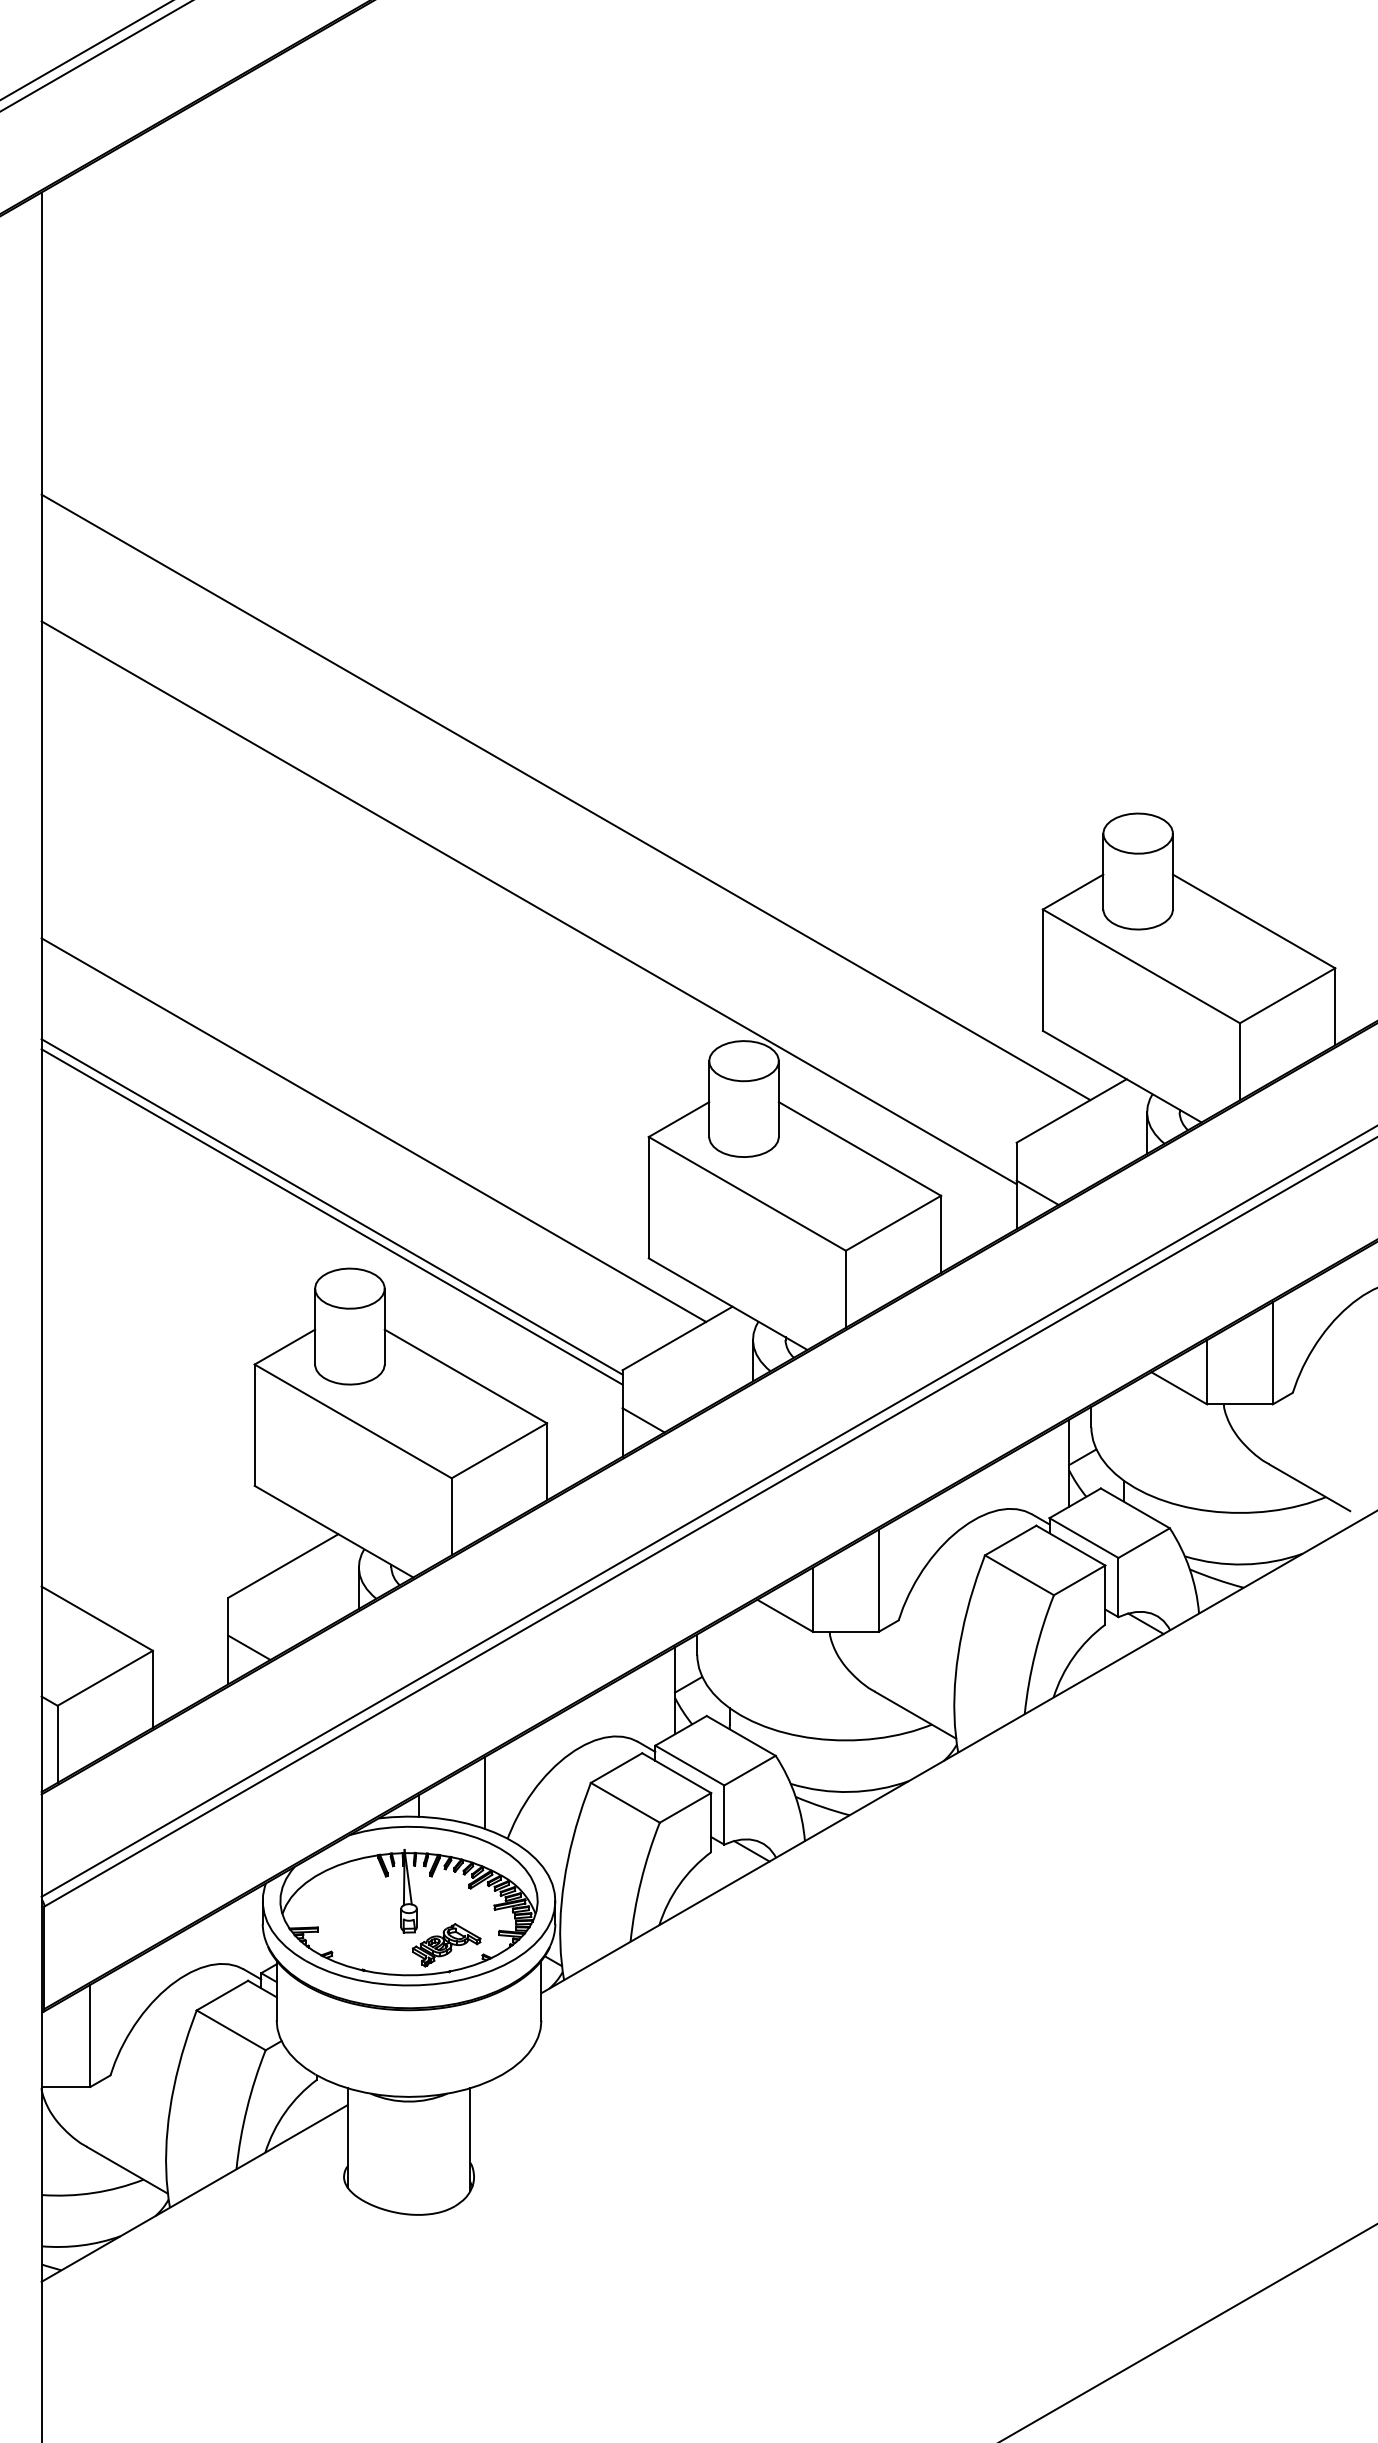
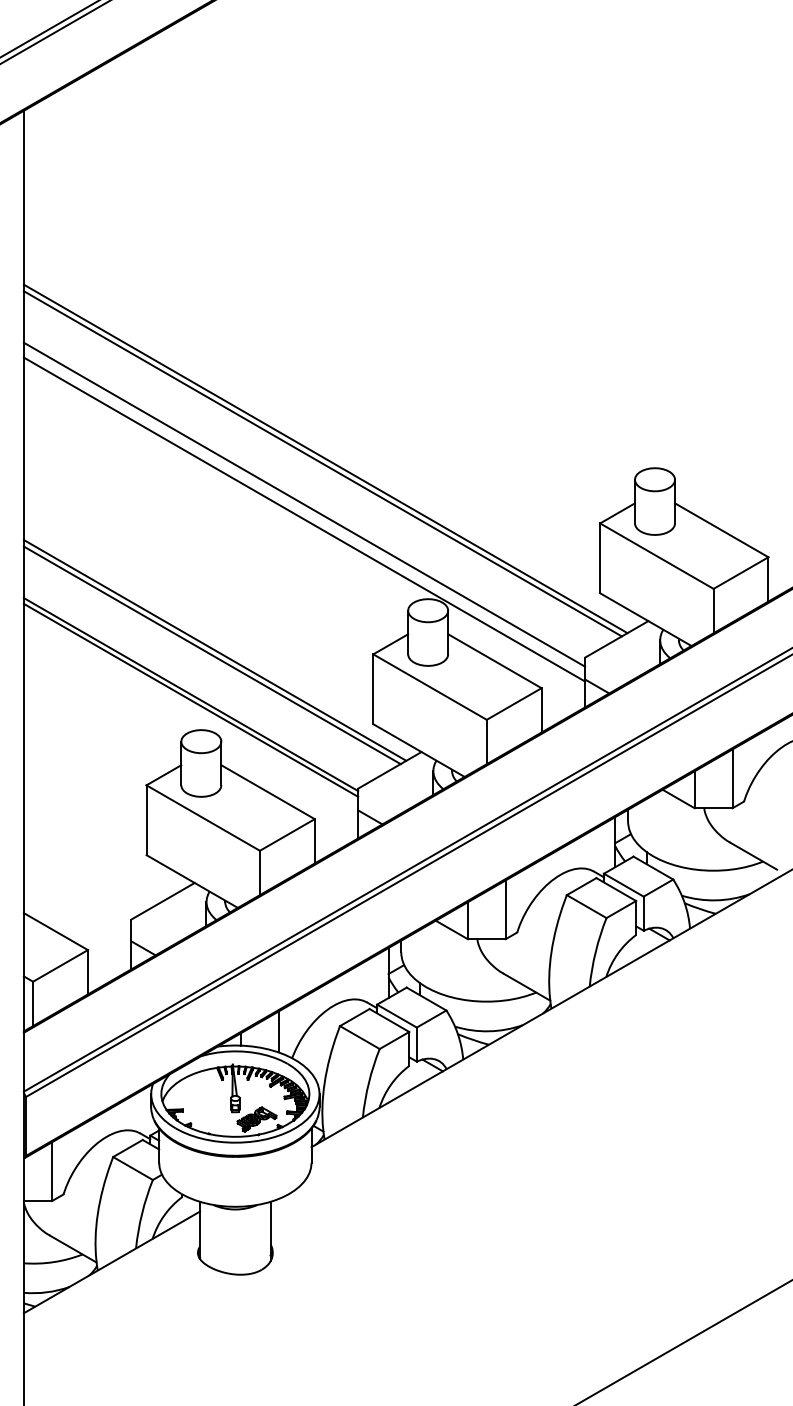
line: (560, 805) -> (322, 463), added
line: (529, 876) -> (304, 504), added
line: (367, 1138) -> (211, 655), added

